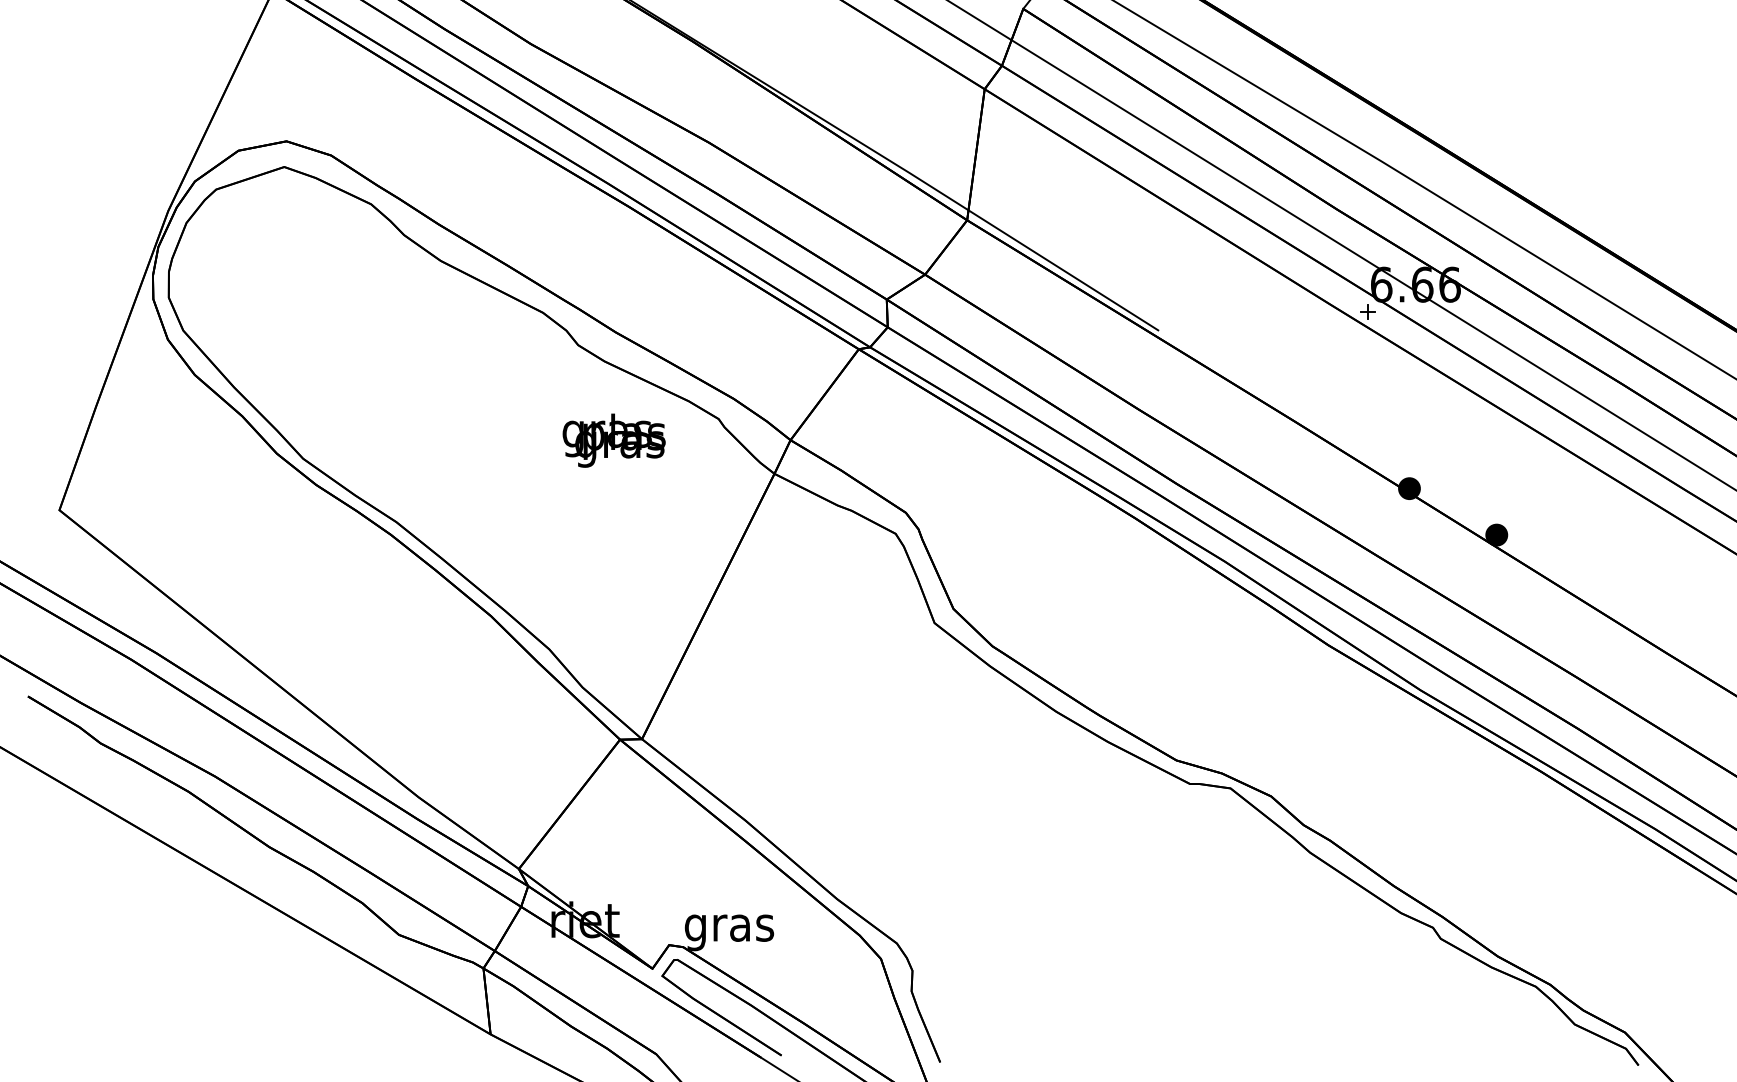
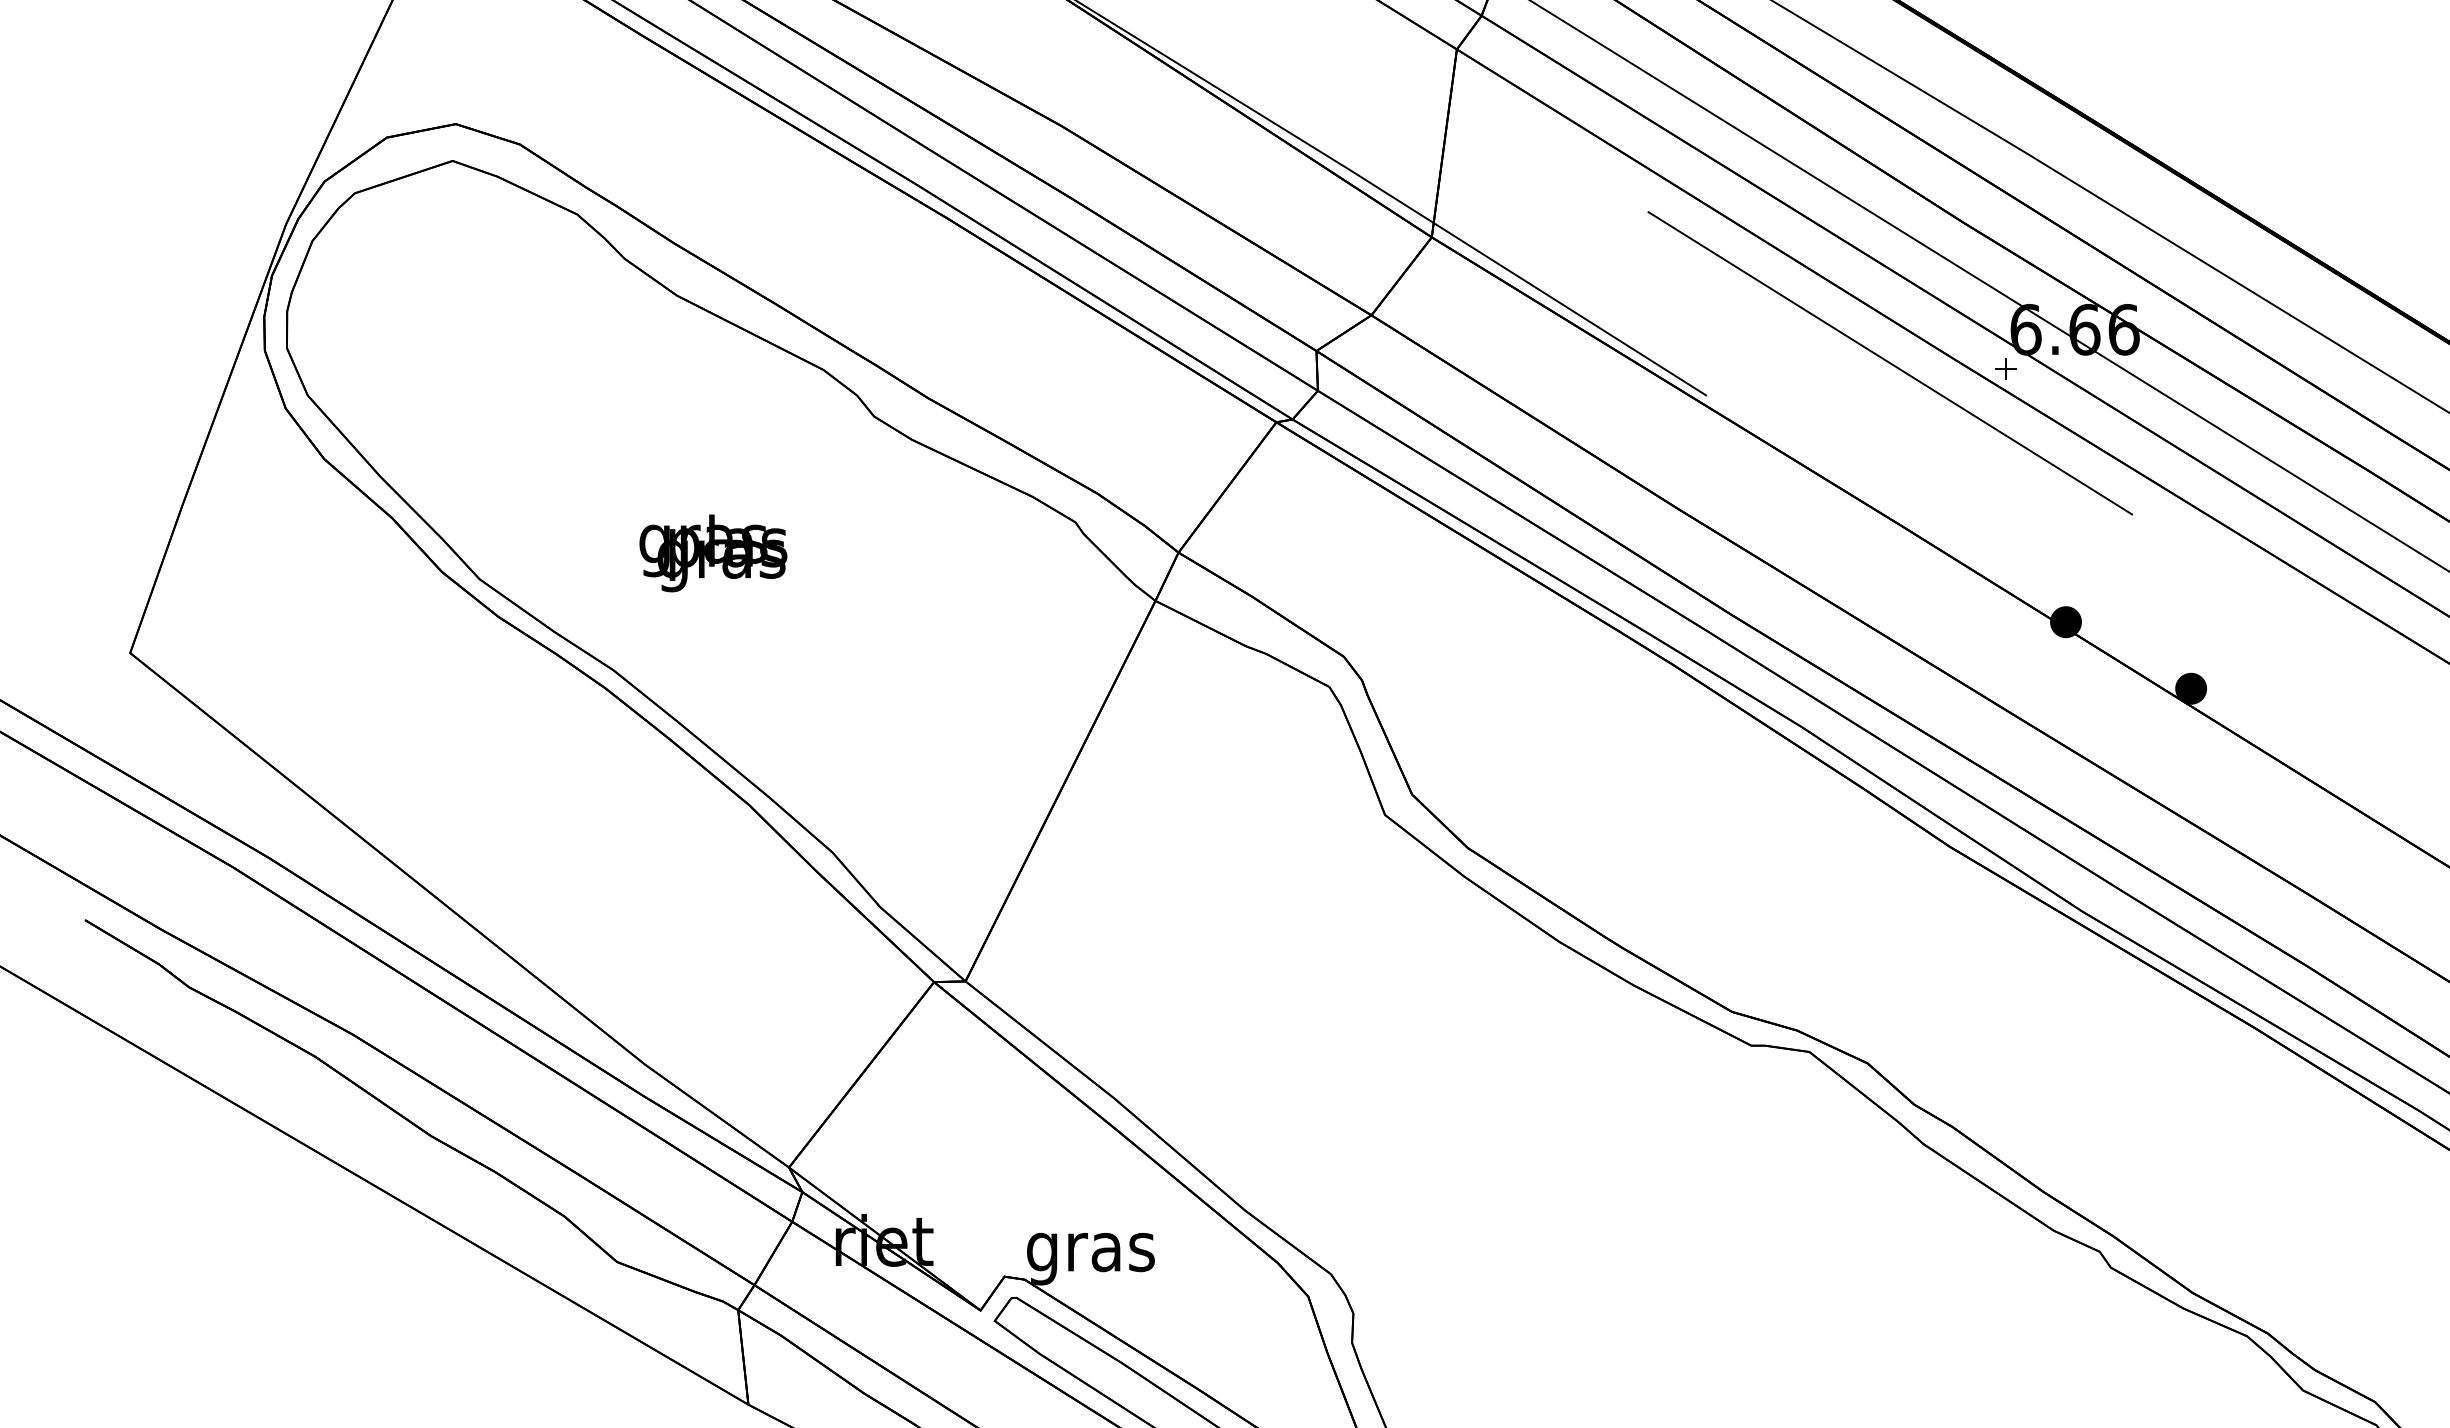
line: (1286, 307) -> (1889, 362), added
text: (613, 440) -> (712, 553), moved

